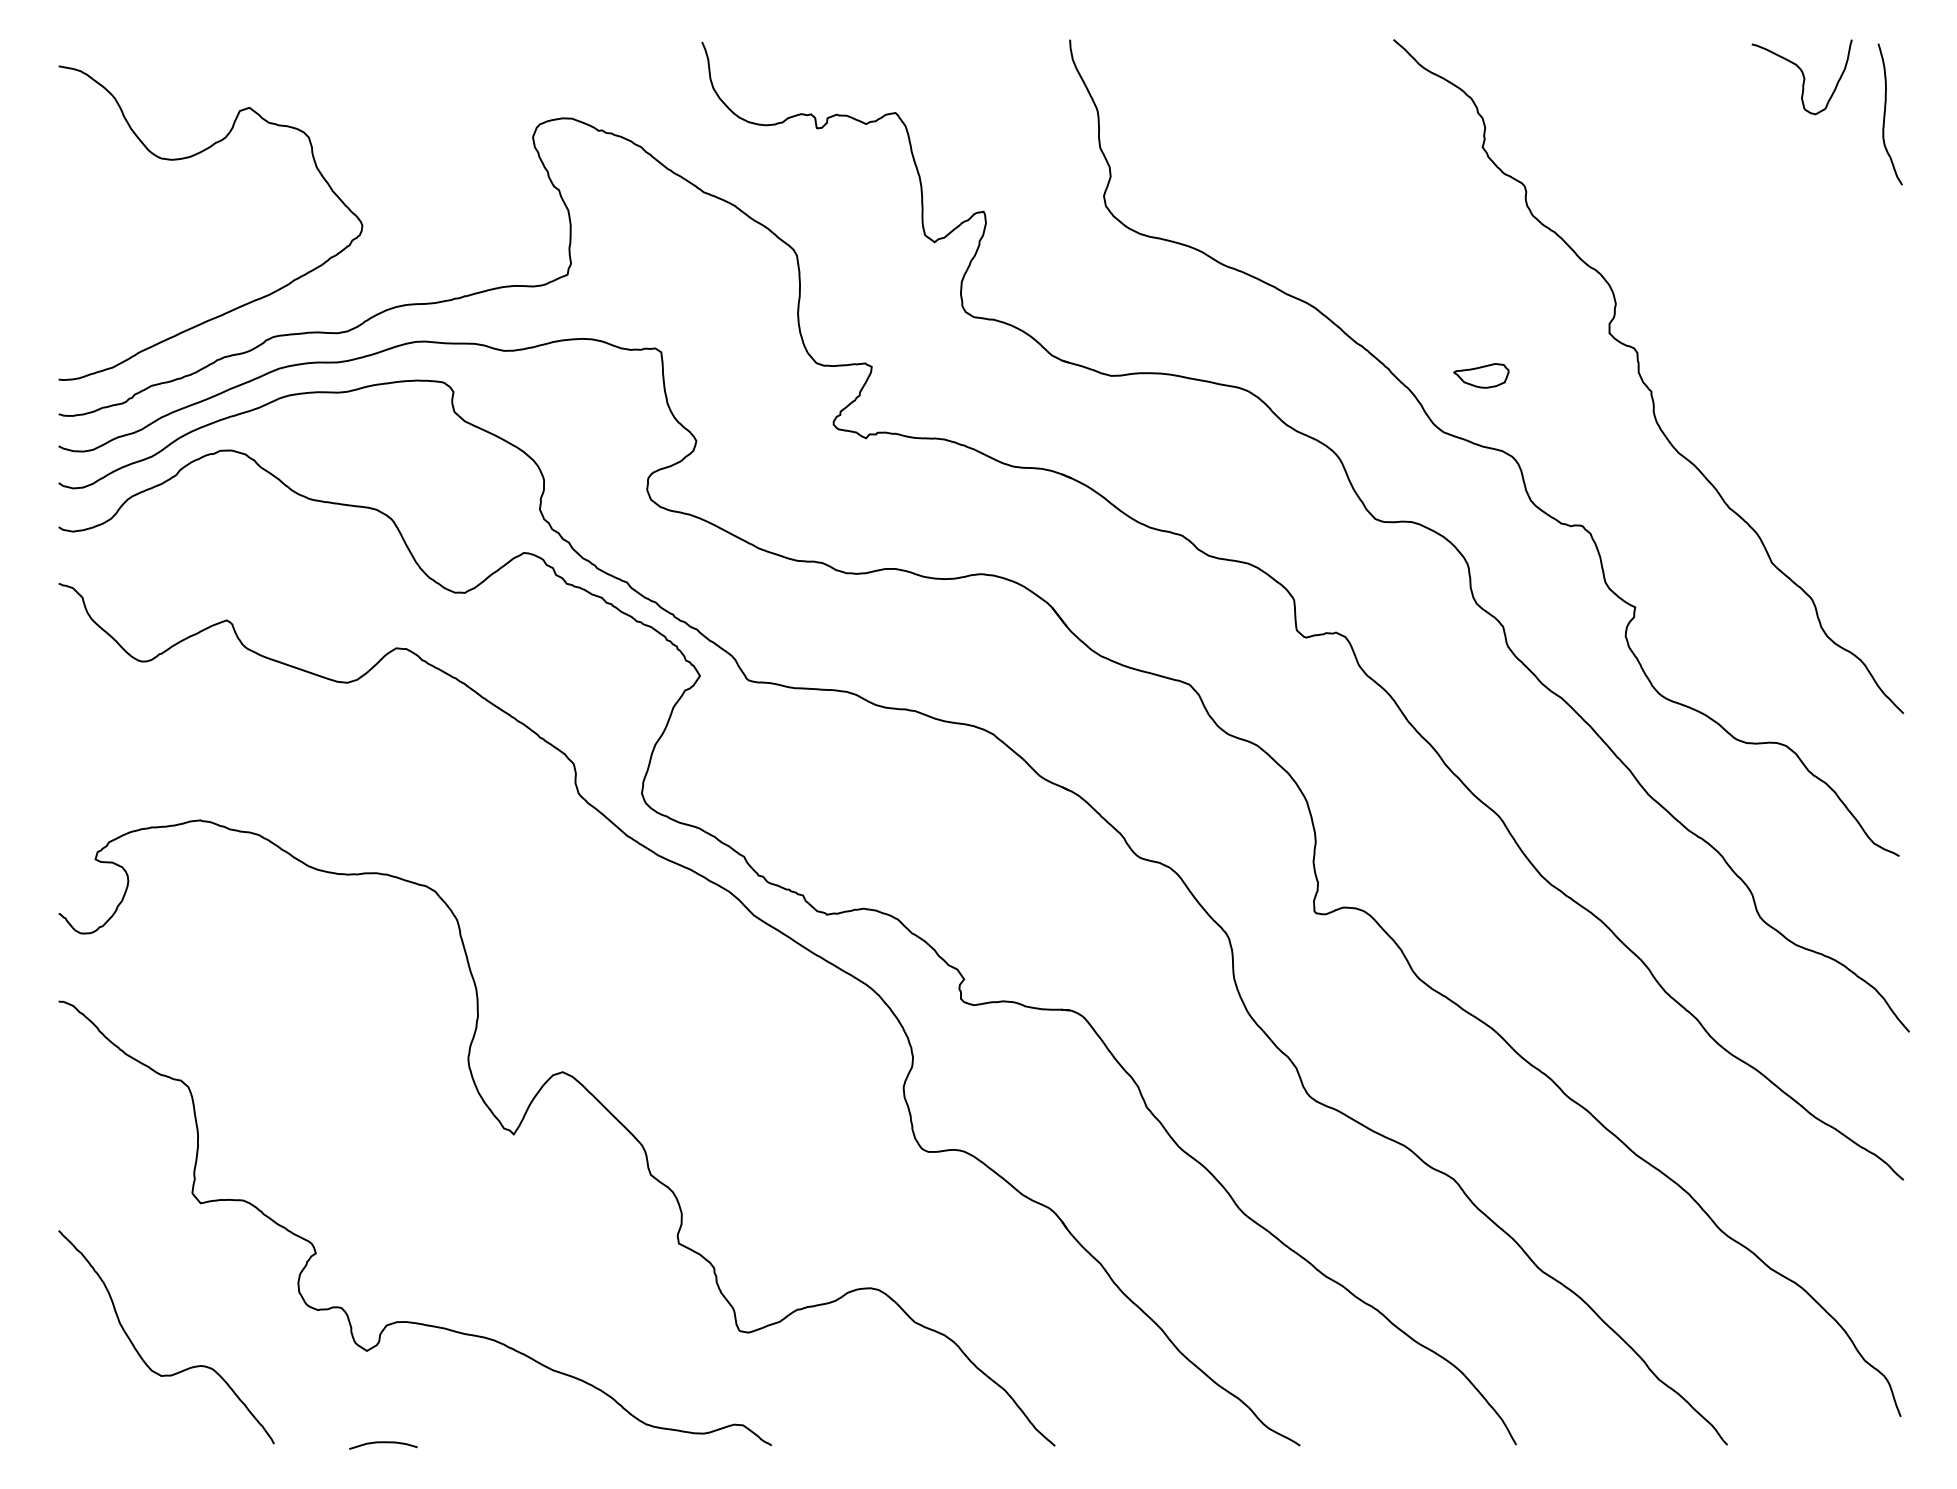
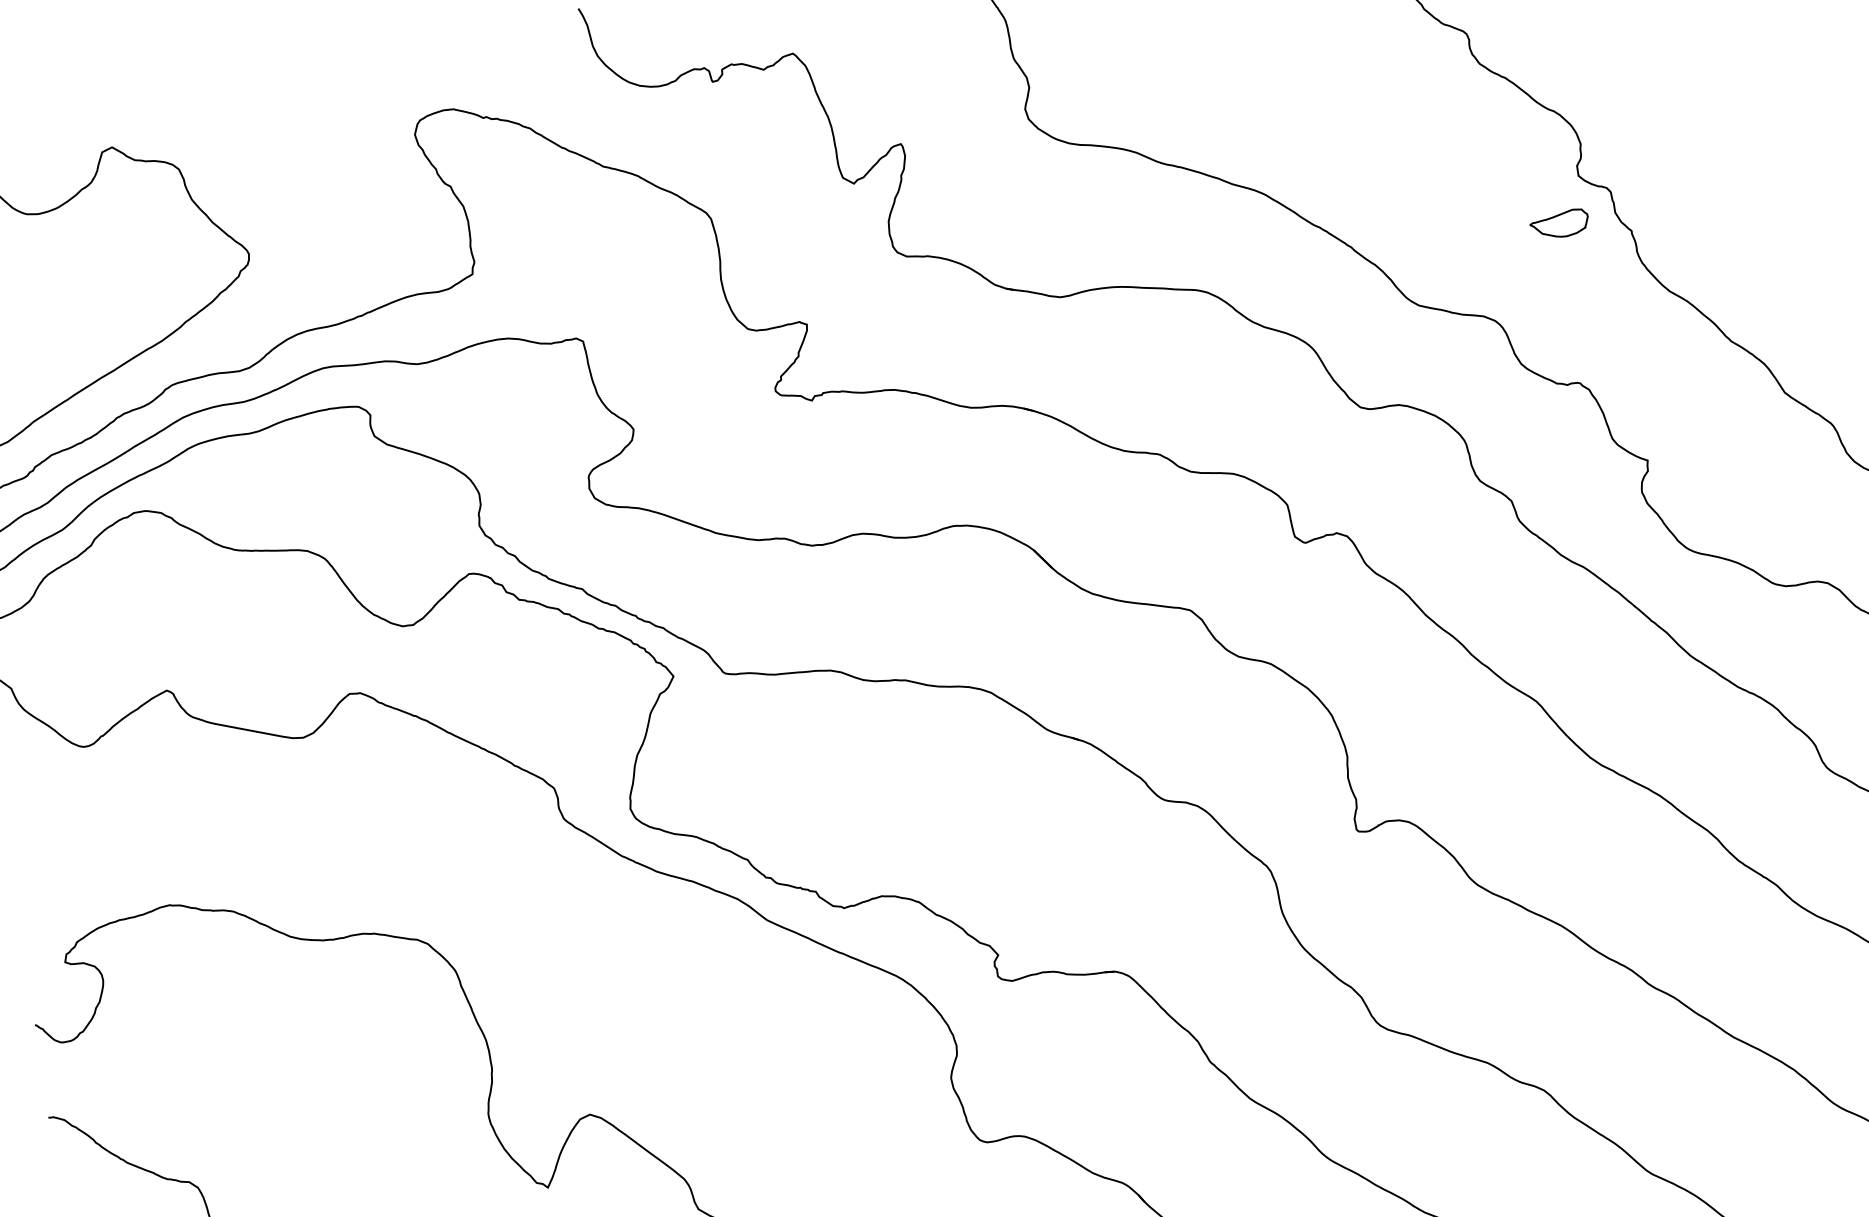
part: (1481, 375) -> (1559, 224), moved

